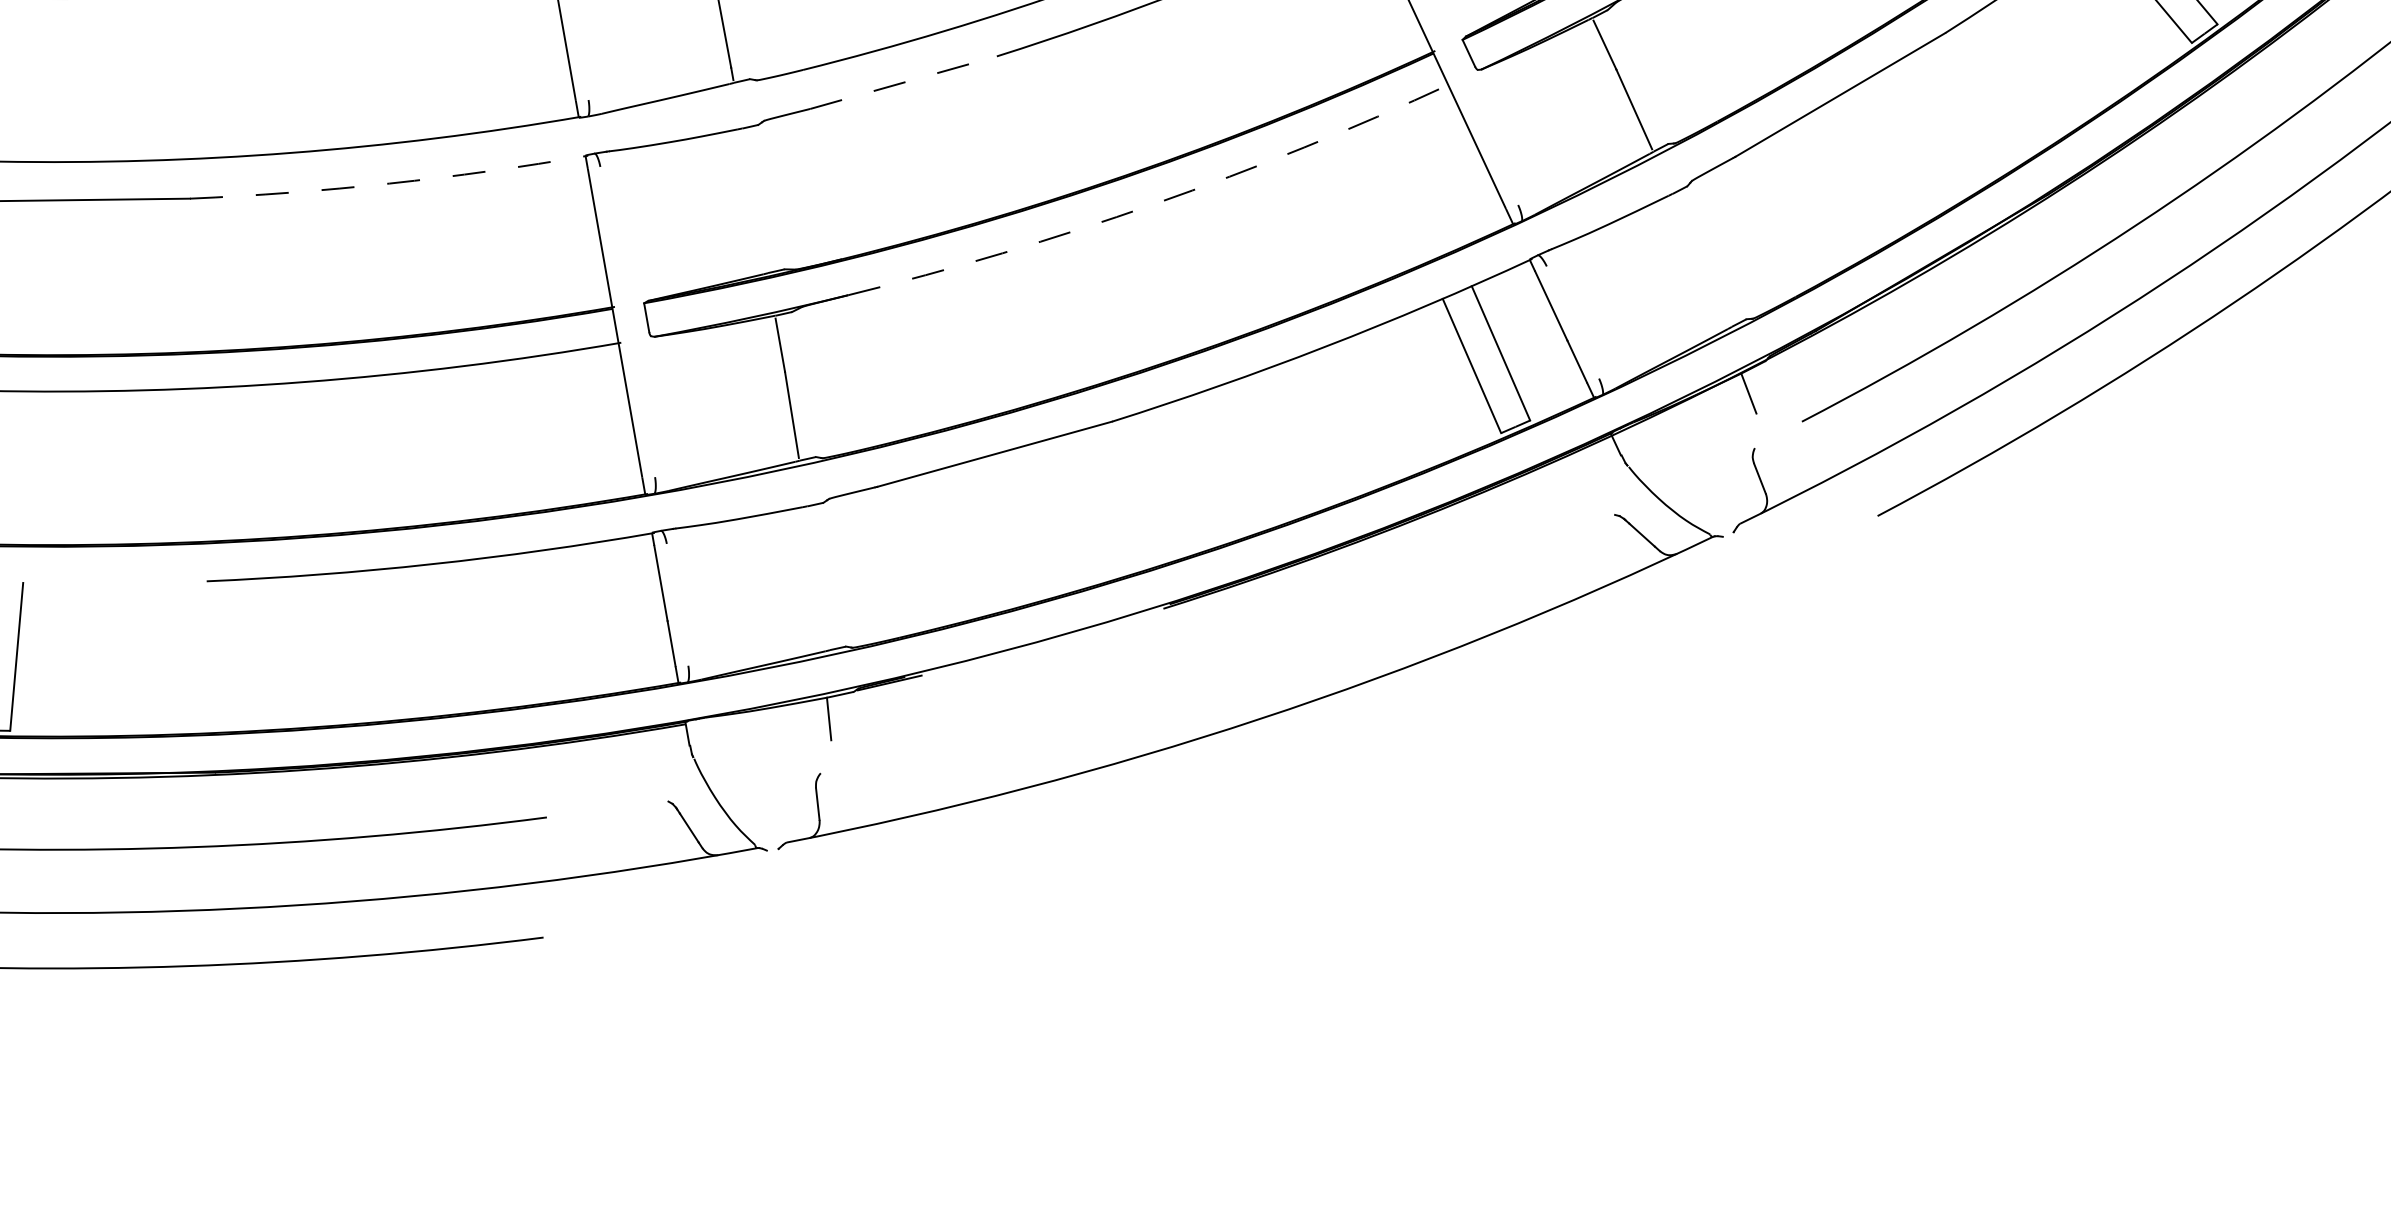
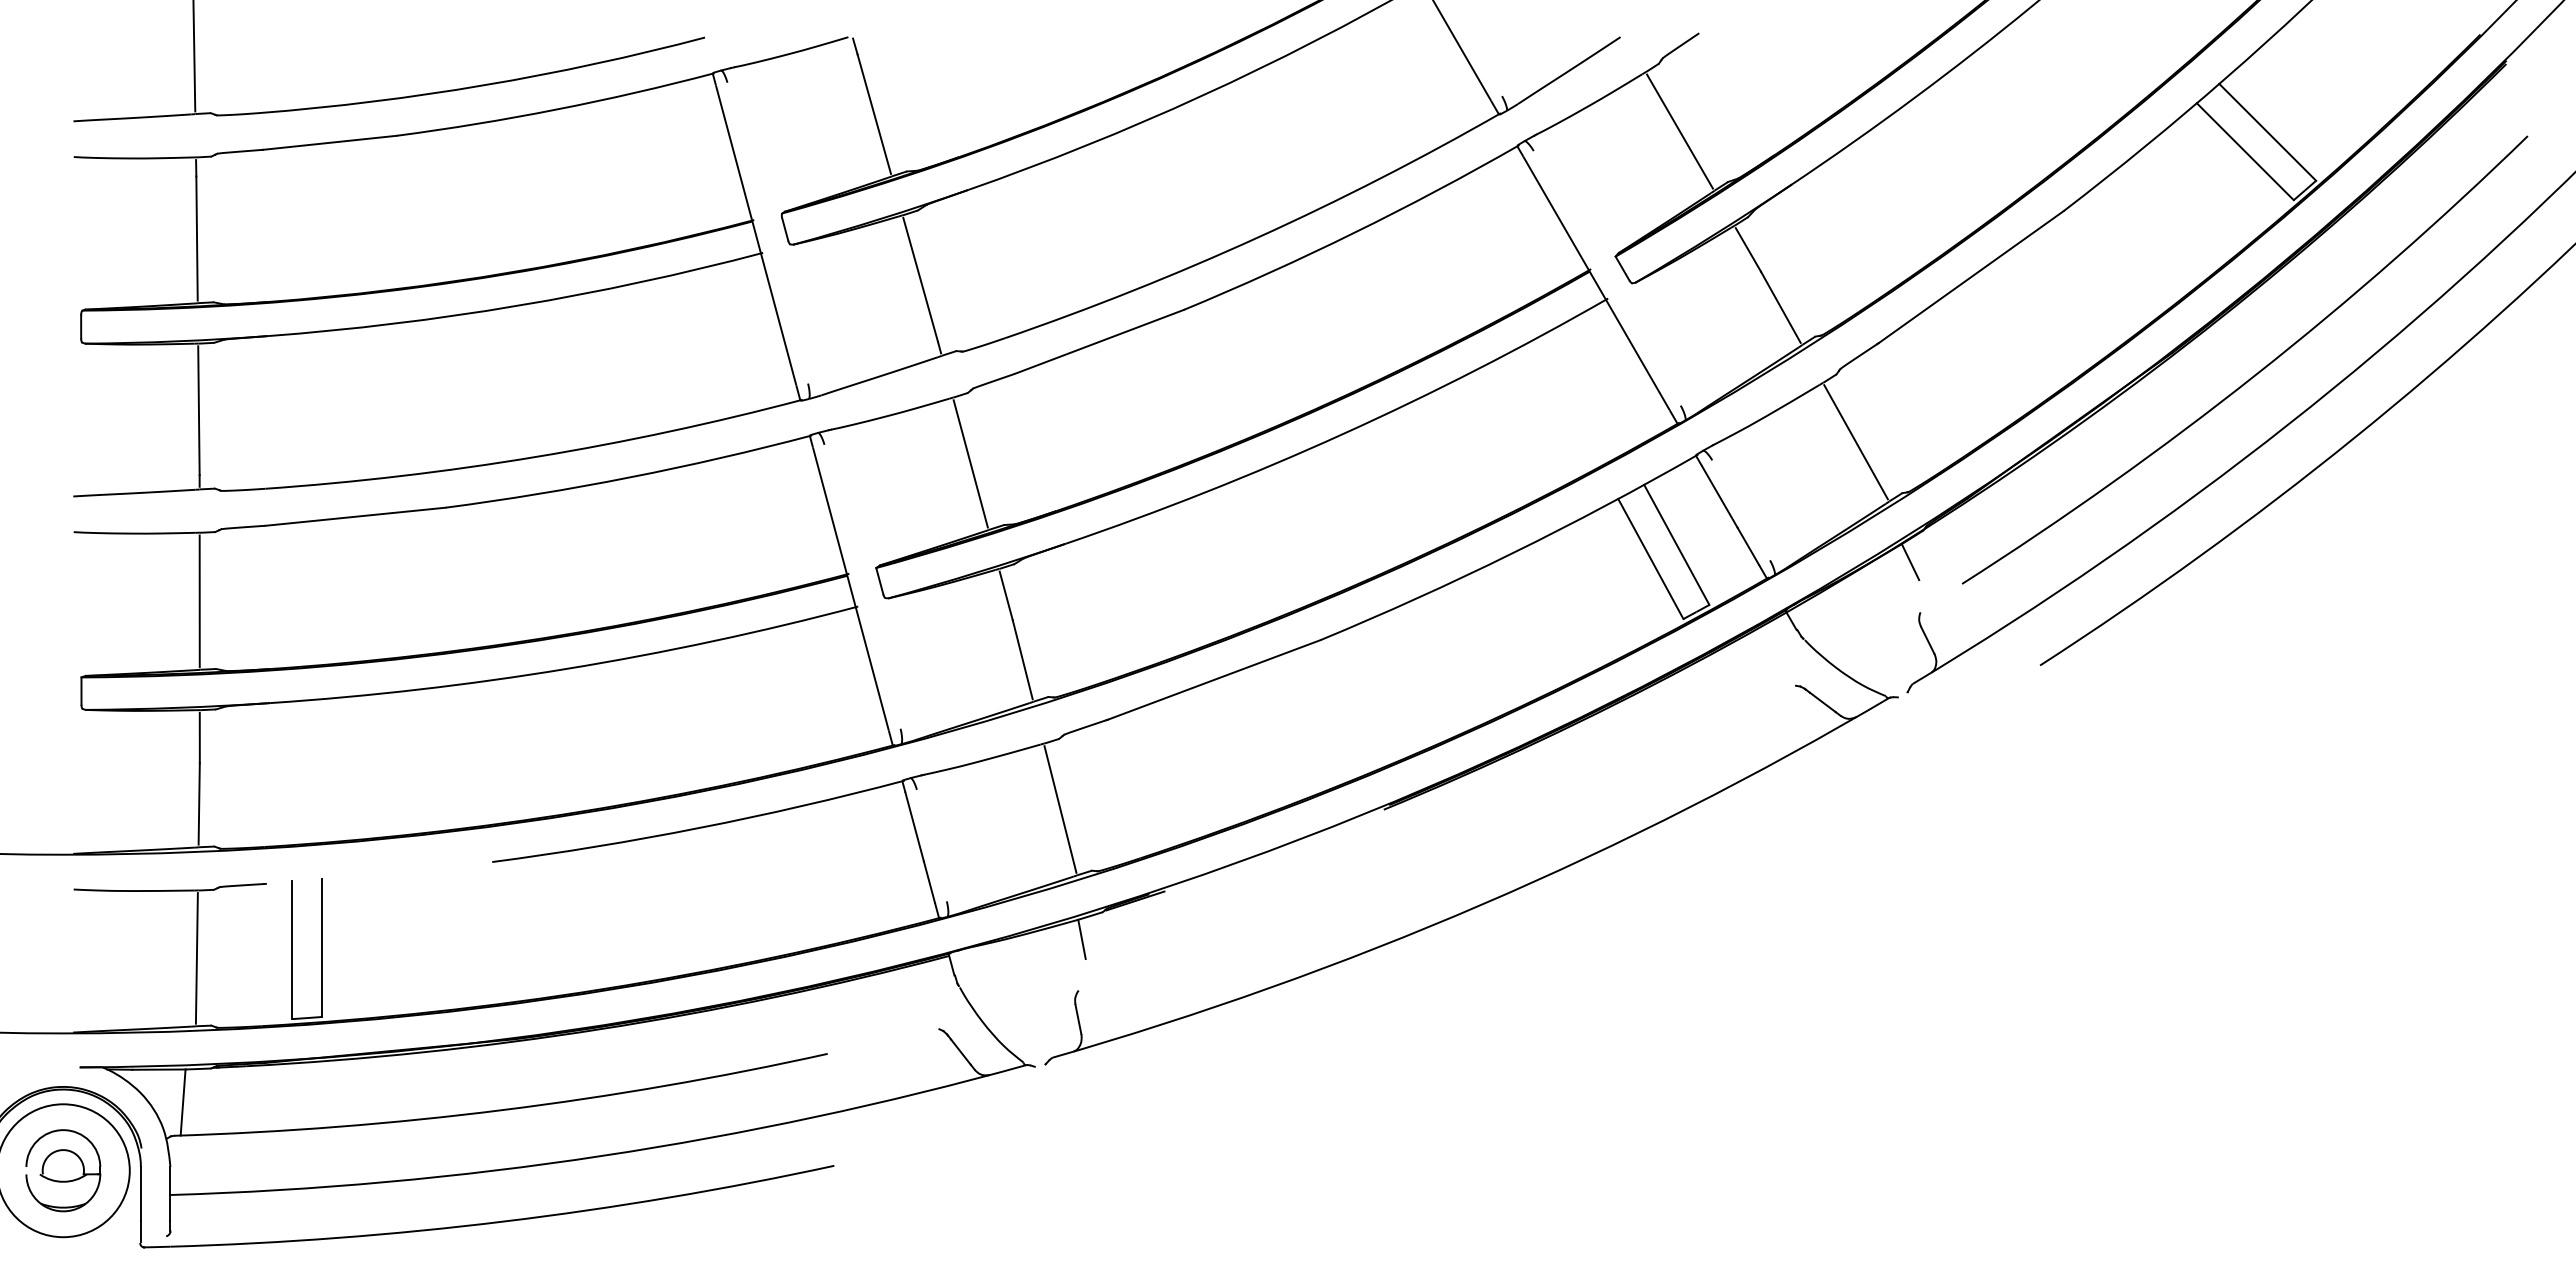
line: (903, 82) -> (1099, 341), dashed -> solid
arc: (390, 183) -> (630, 477), dashed -> solid
line: (754, 200) -> (970, 463), added
arc: (1154, 204) -> (1342, 434), dashed -> solid
line: (1701, 260) -> (1855, 442), added
line: (818, 578) -> (1060, 809), added

